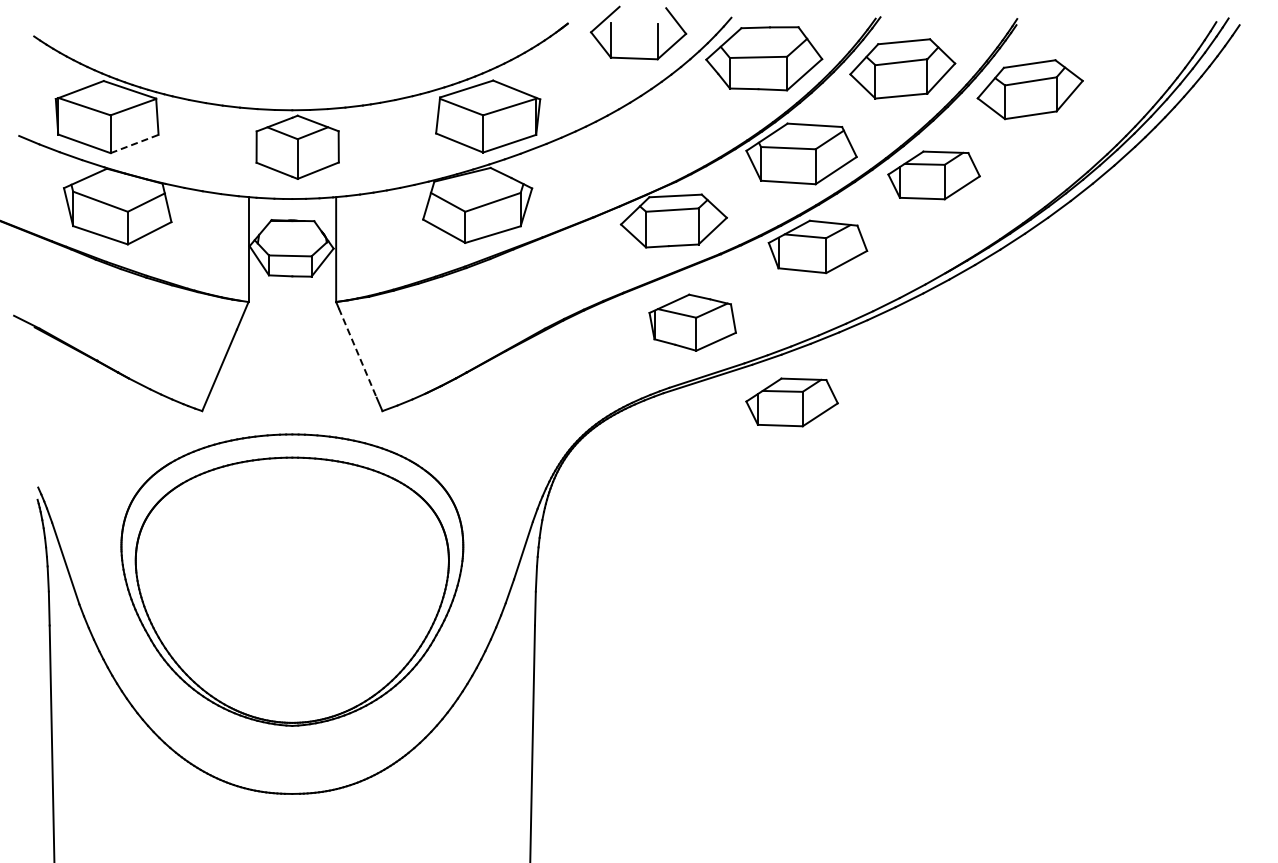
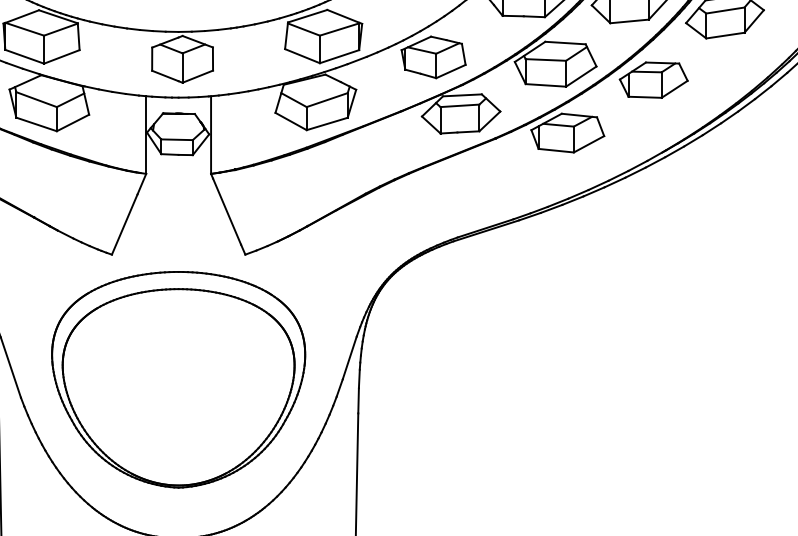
line: (134, 144) -> (61, 57), dashed -> solid
part: (692, 322) -> (433, 57), moved
line: (357, 353) -> (226, 212), dashed -> solid
part: (791, 402) -> (548, 248), removed

